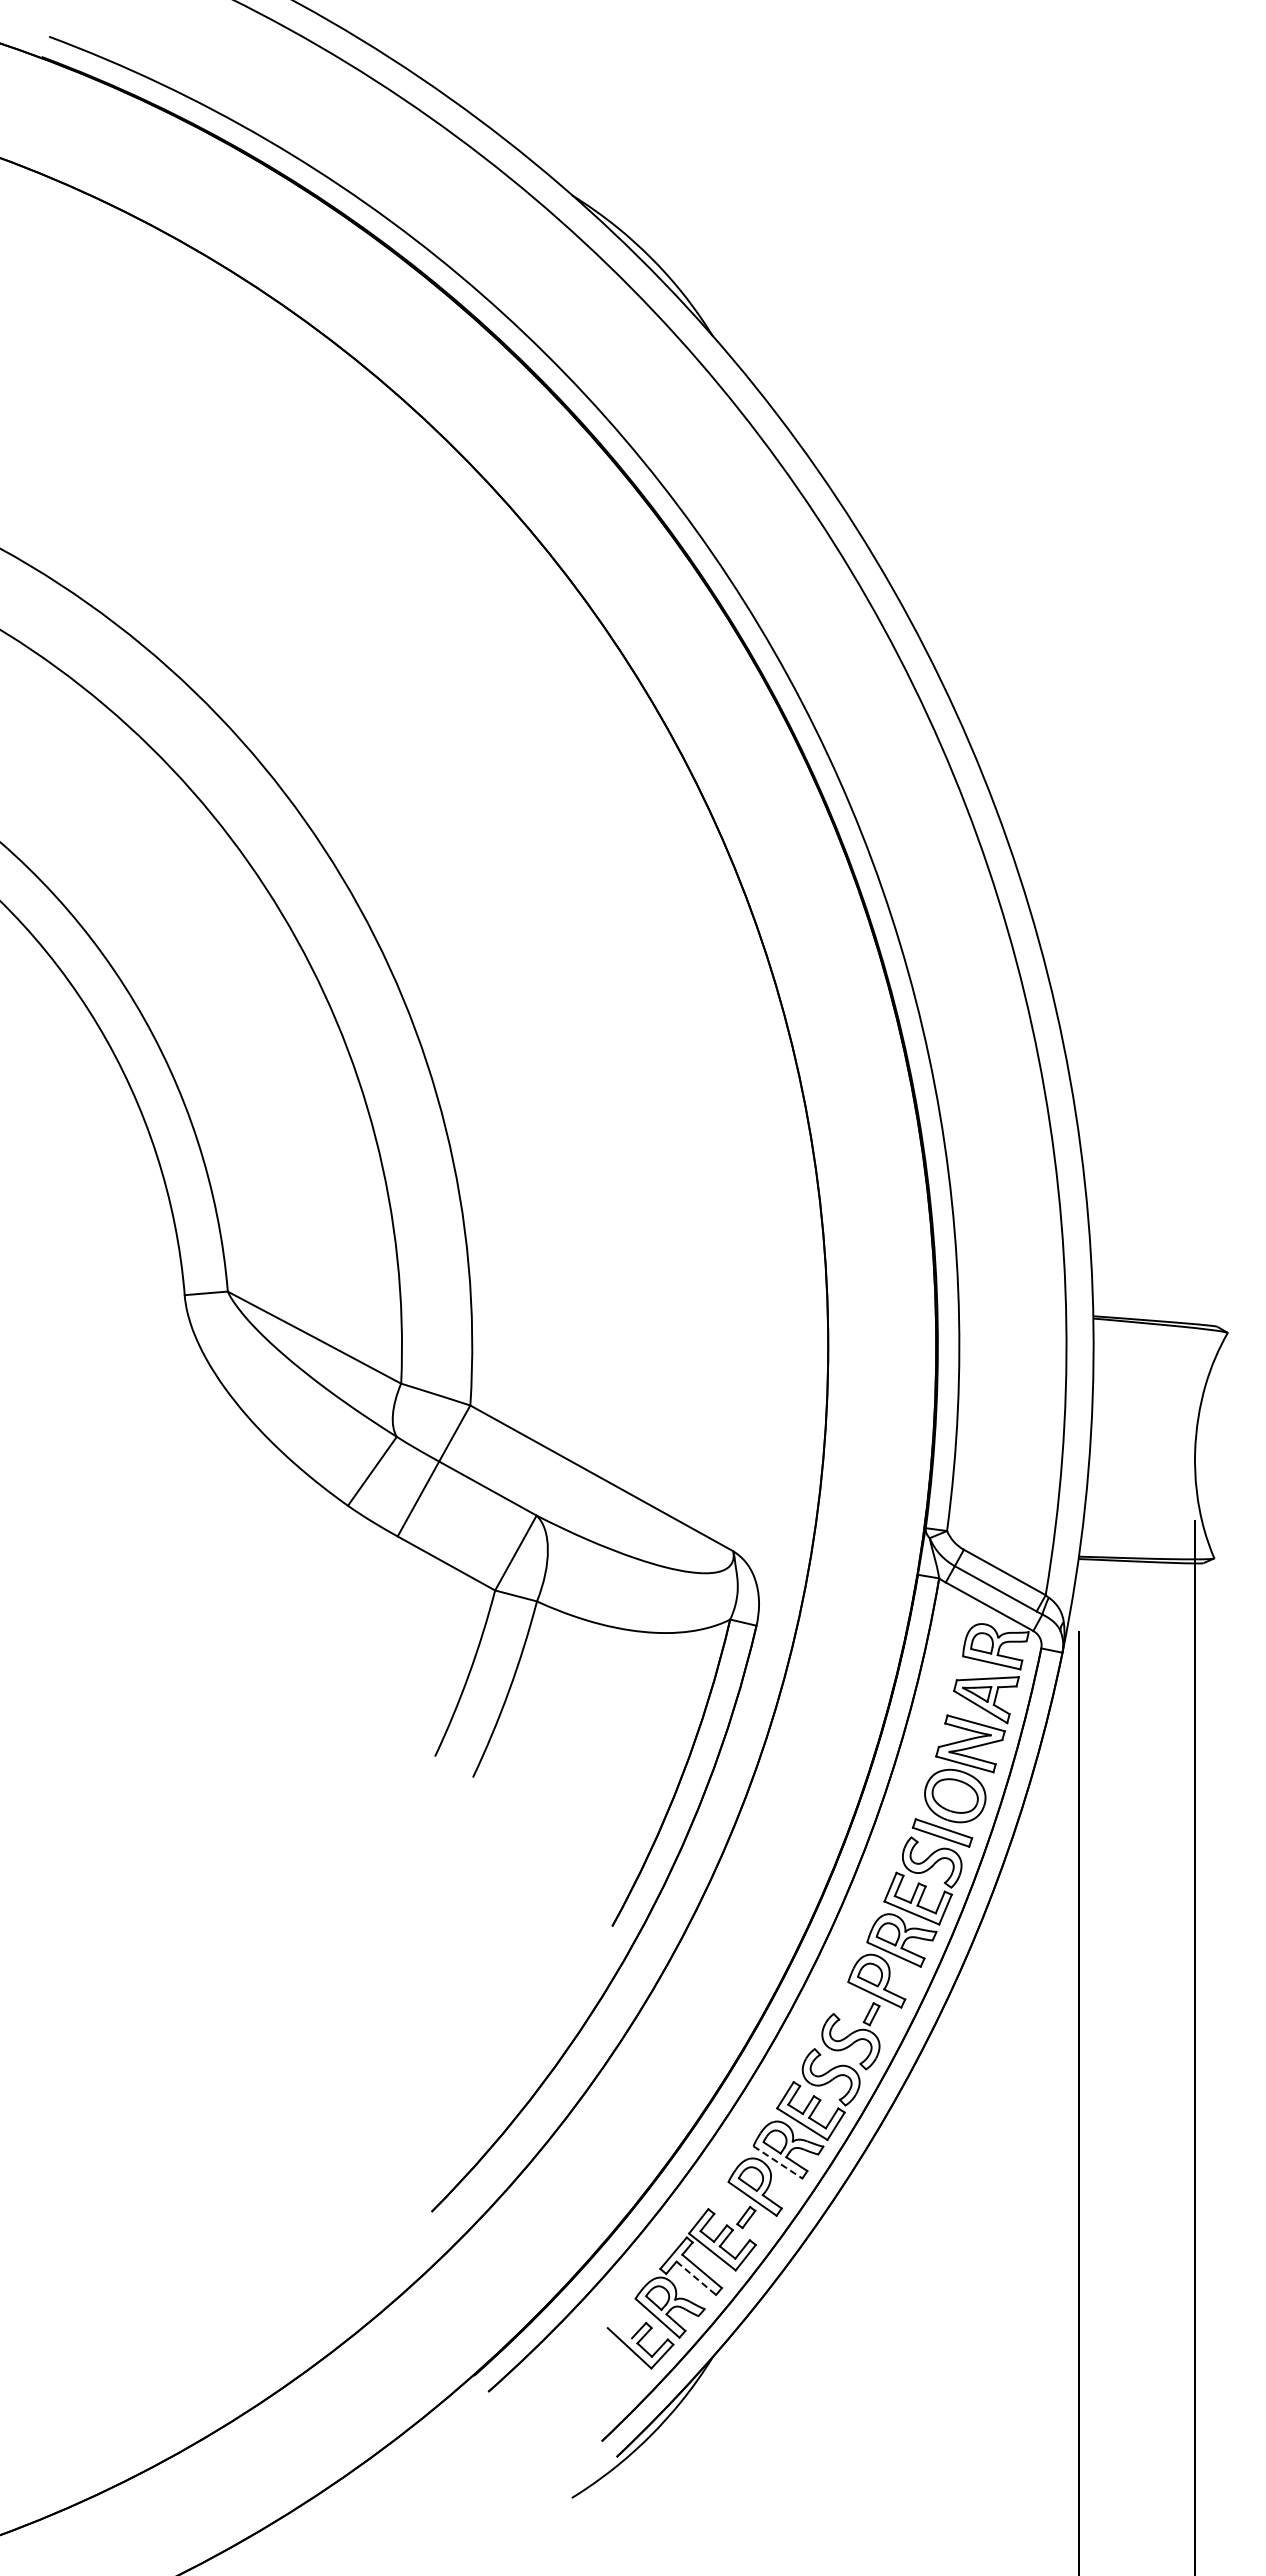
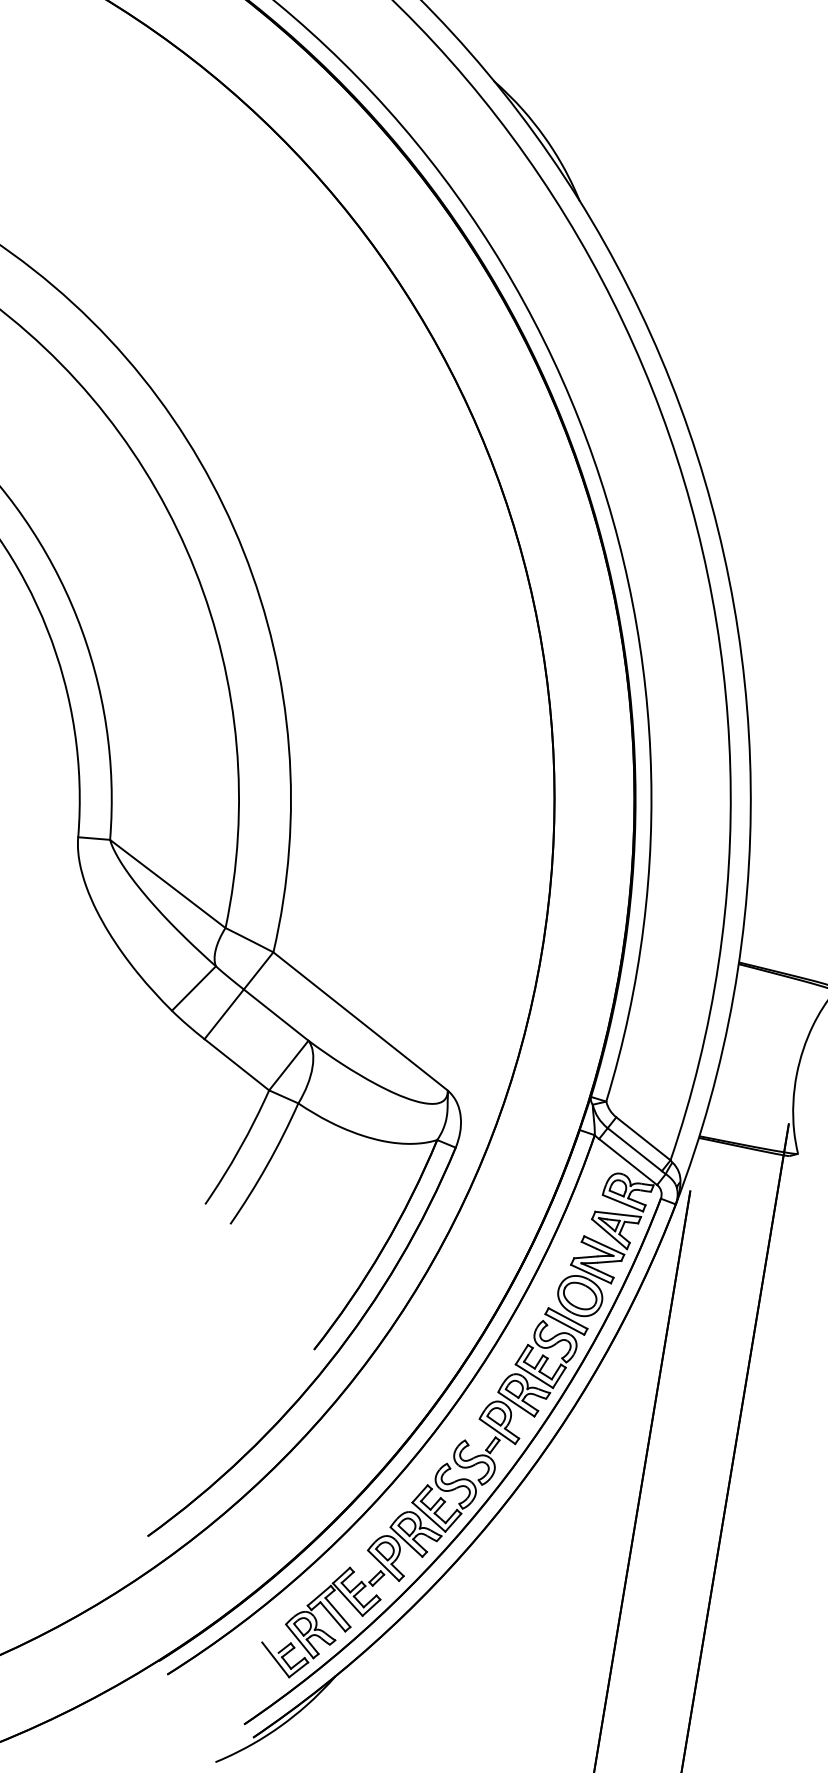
line: (778, 2162) -> (406, 1542), dashed -> solid
line: (696, 2278) -> (333, 1617), dashed -> solid

